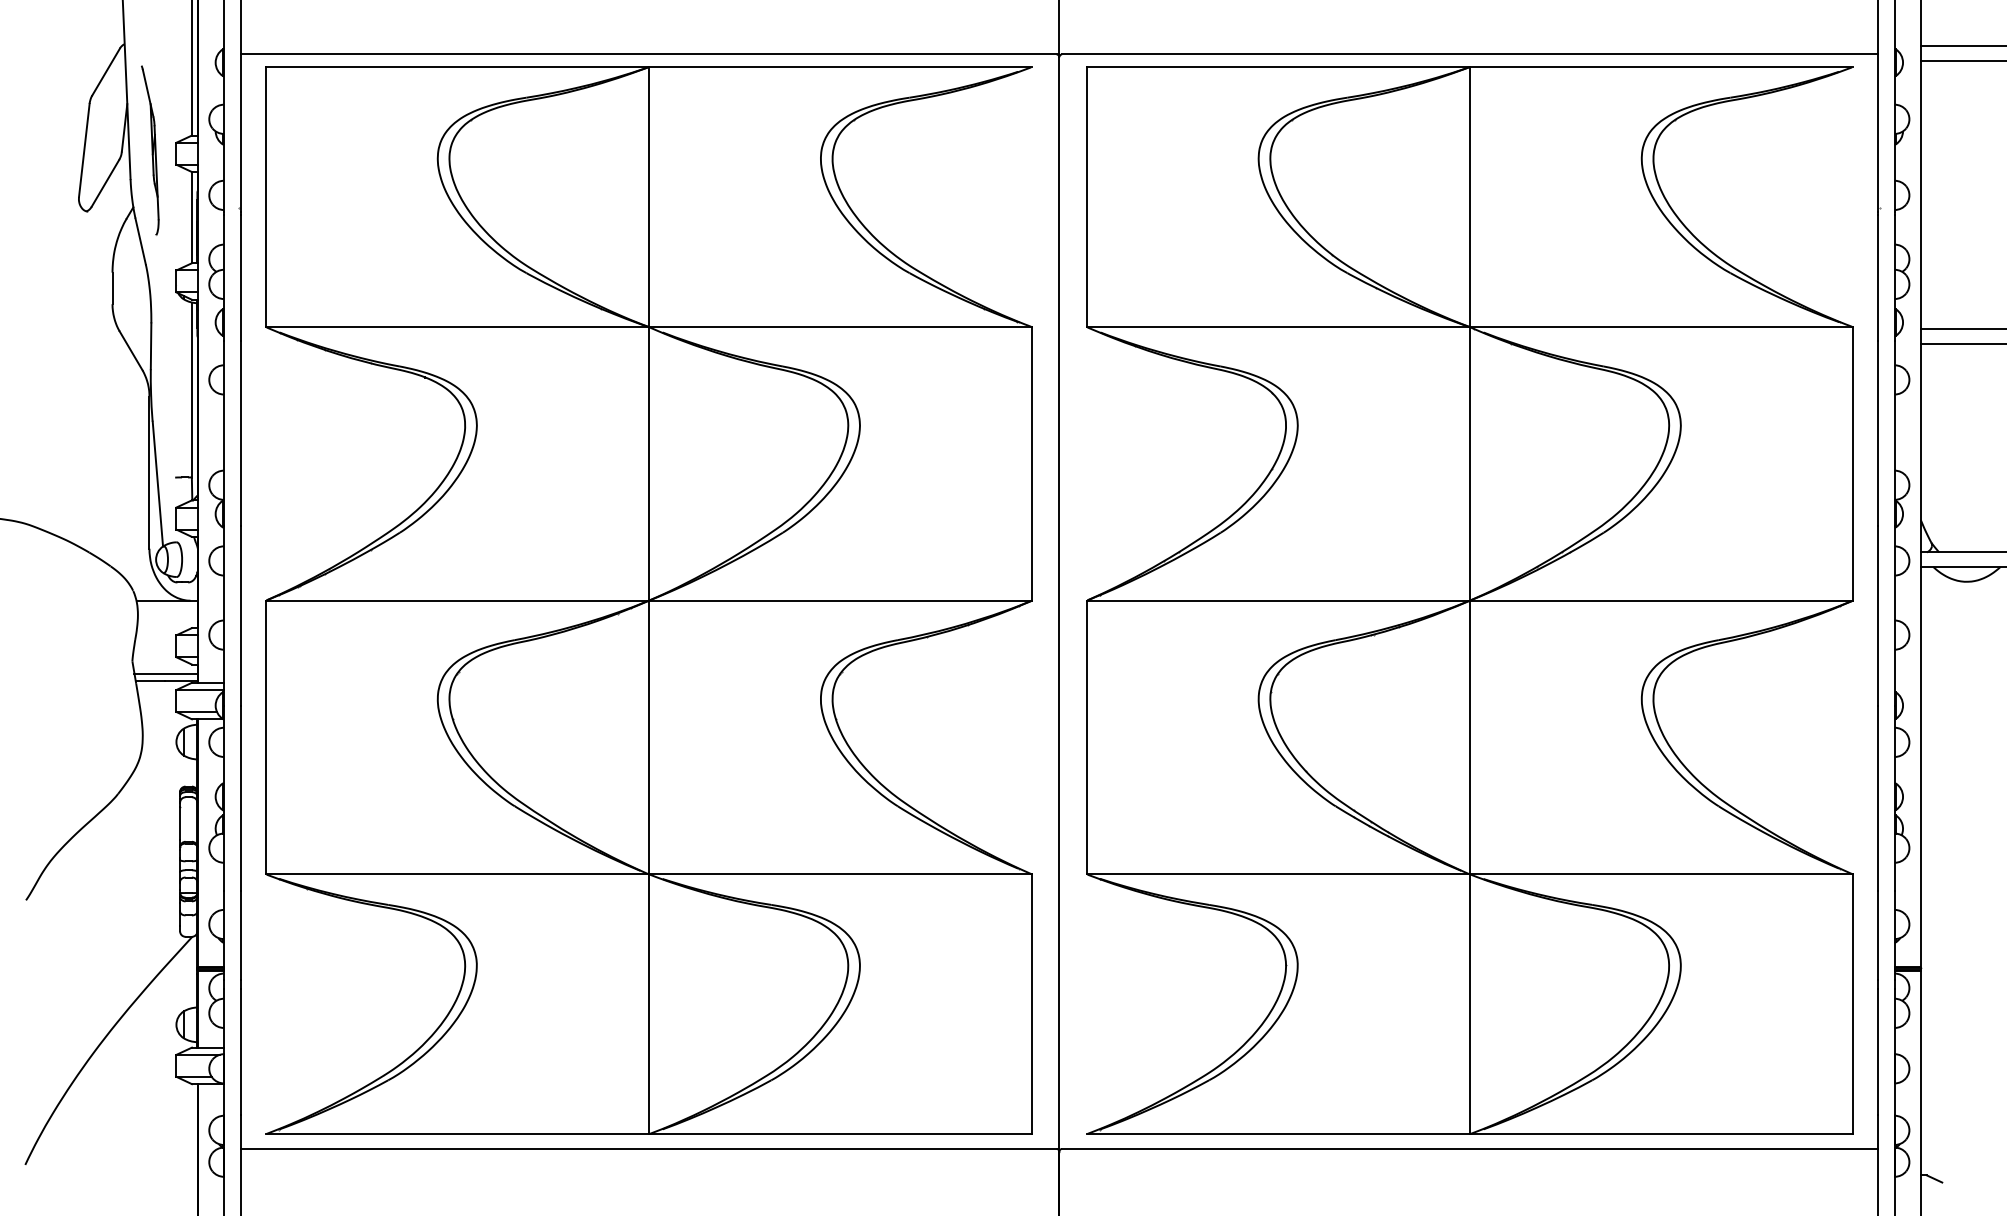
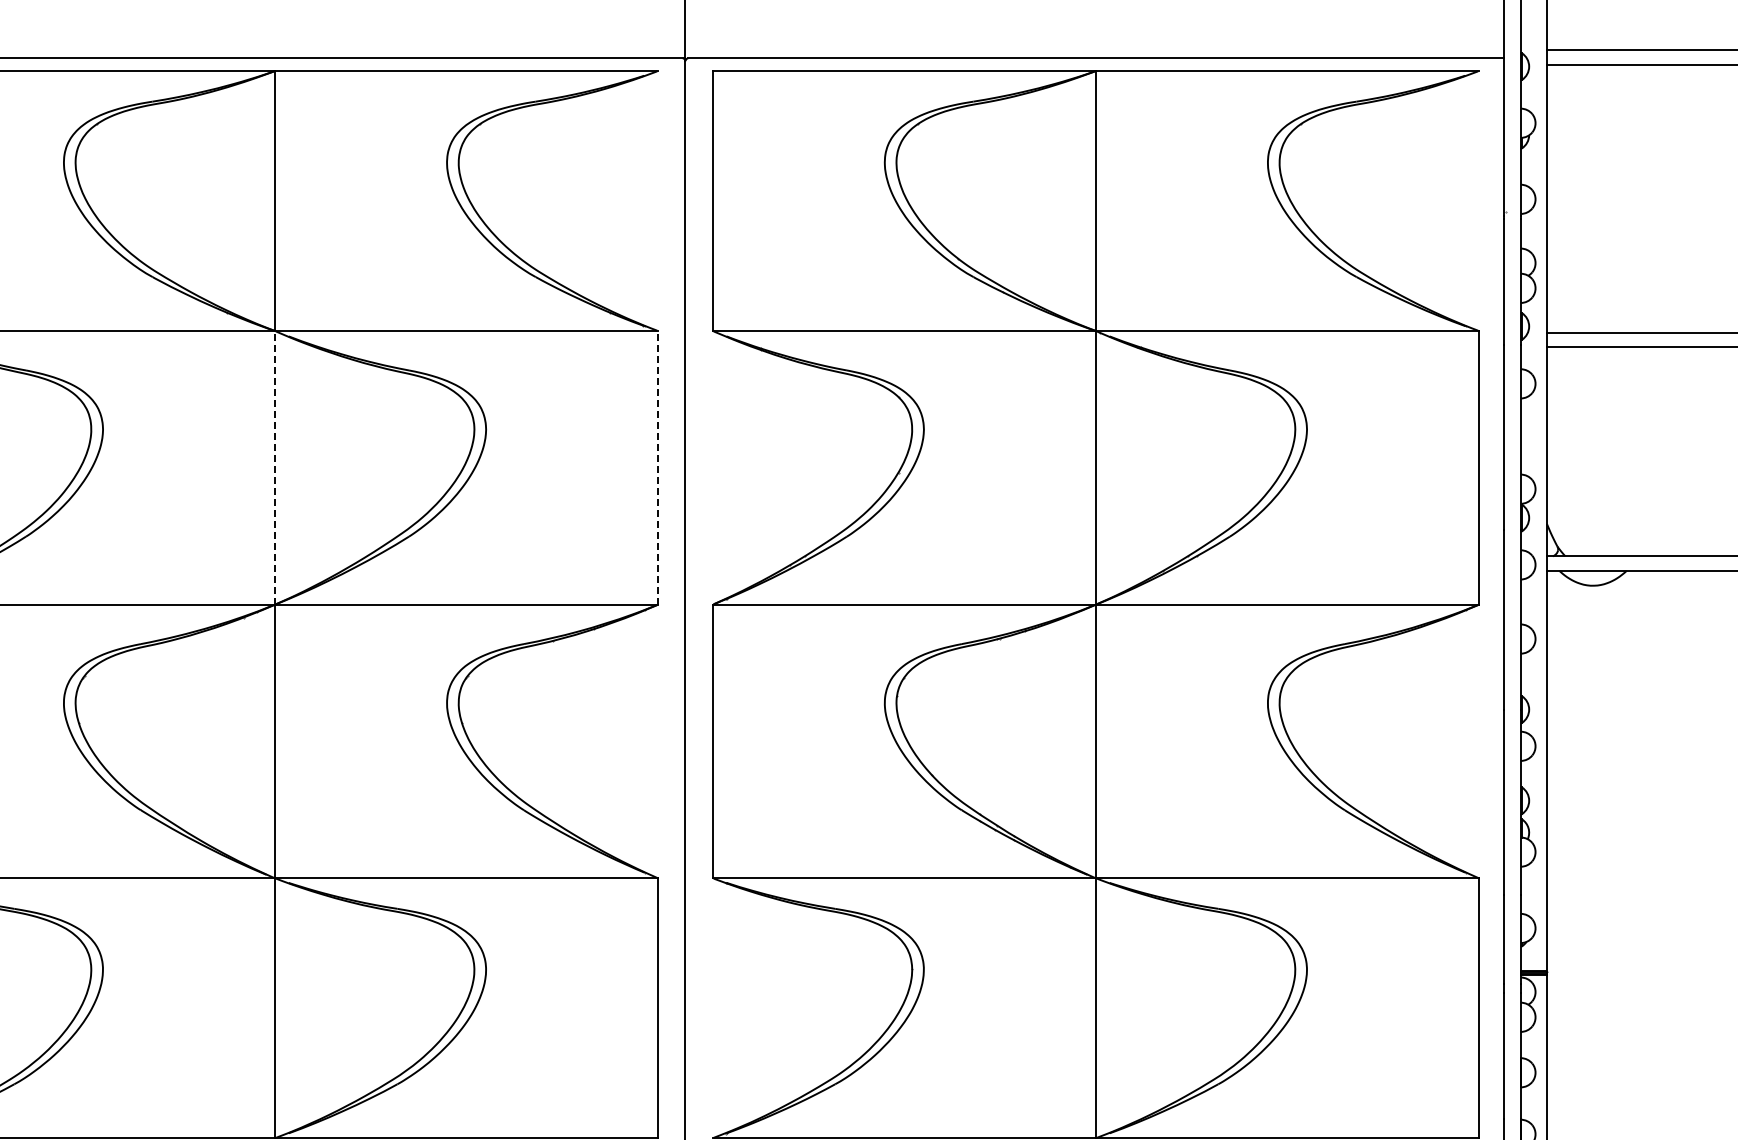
line: (648, 463) -> (274, 467), solid -> dashed
line: (1031, 463) -> (657, 467), solid -> dashed

